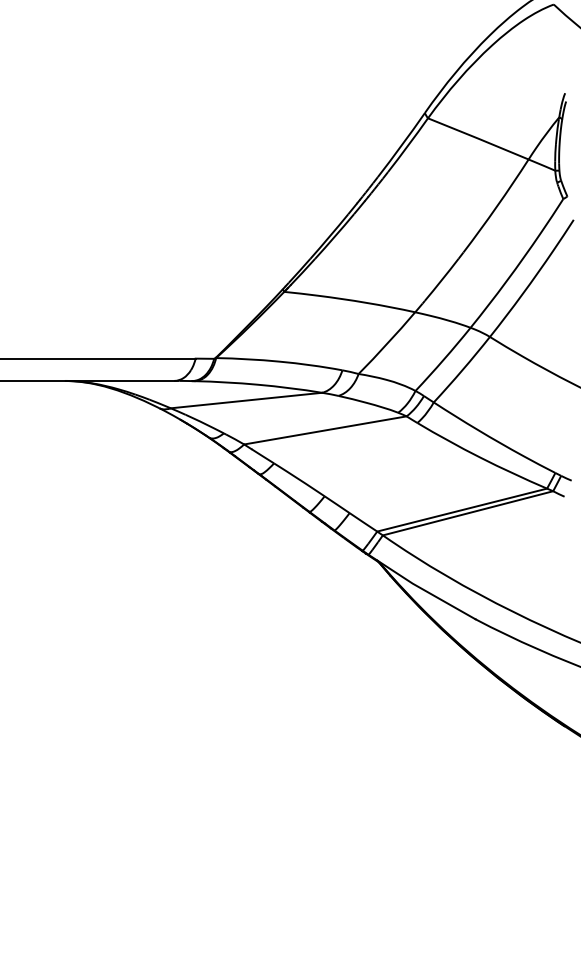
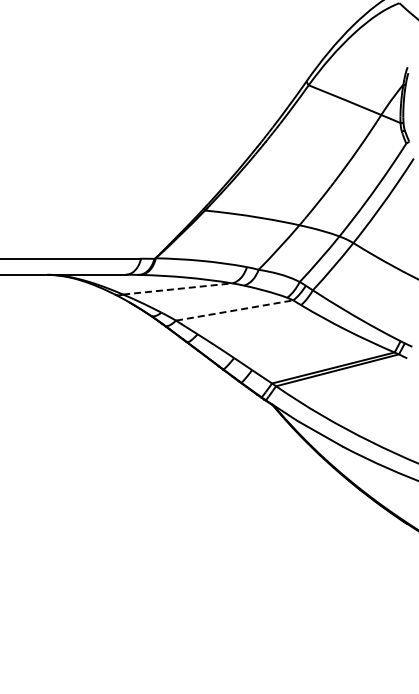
line: (246, 399) -> (177, 288), solid -> dashed
line: (326, 430) -> (235, 310), solid -> dashed

